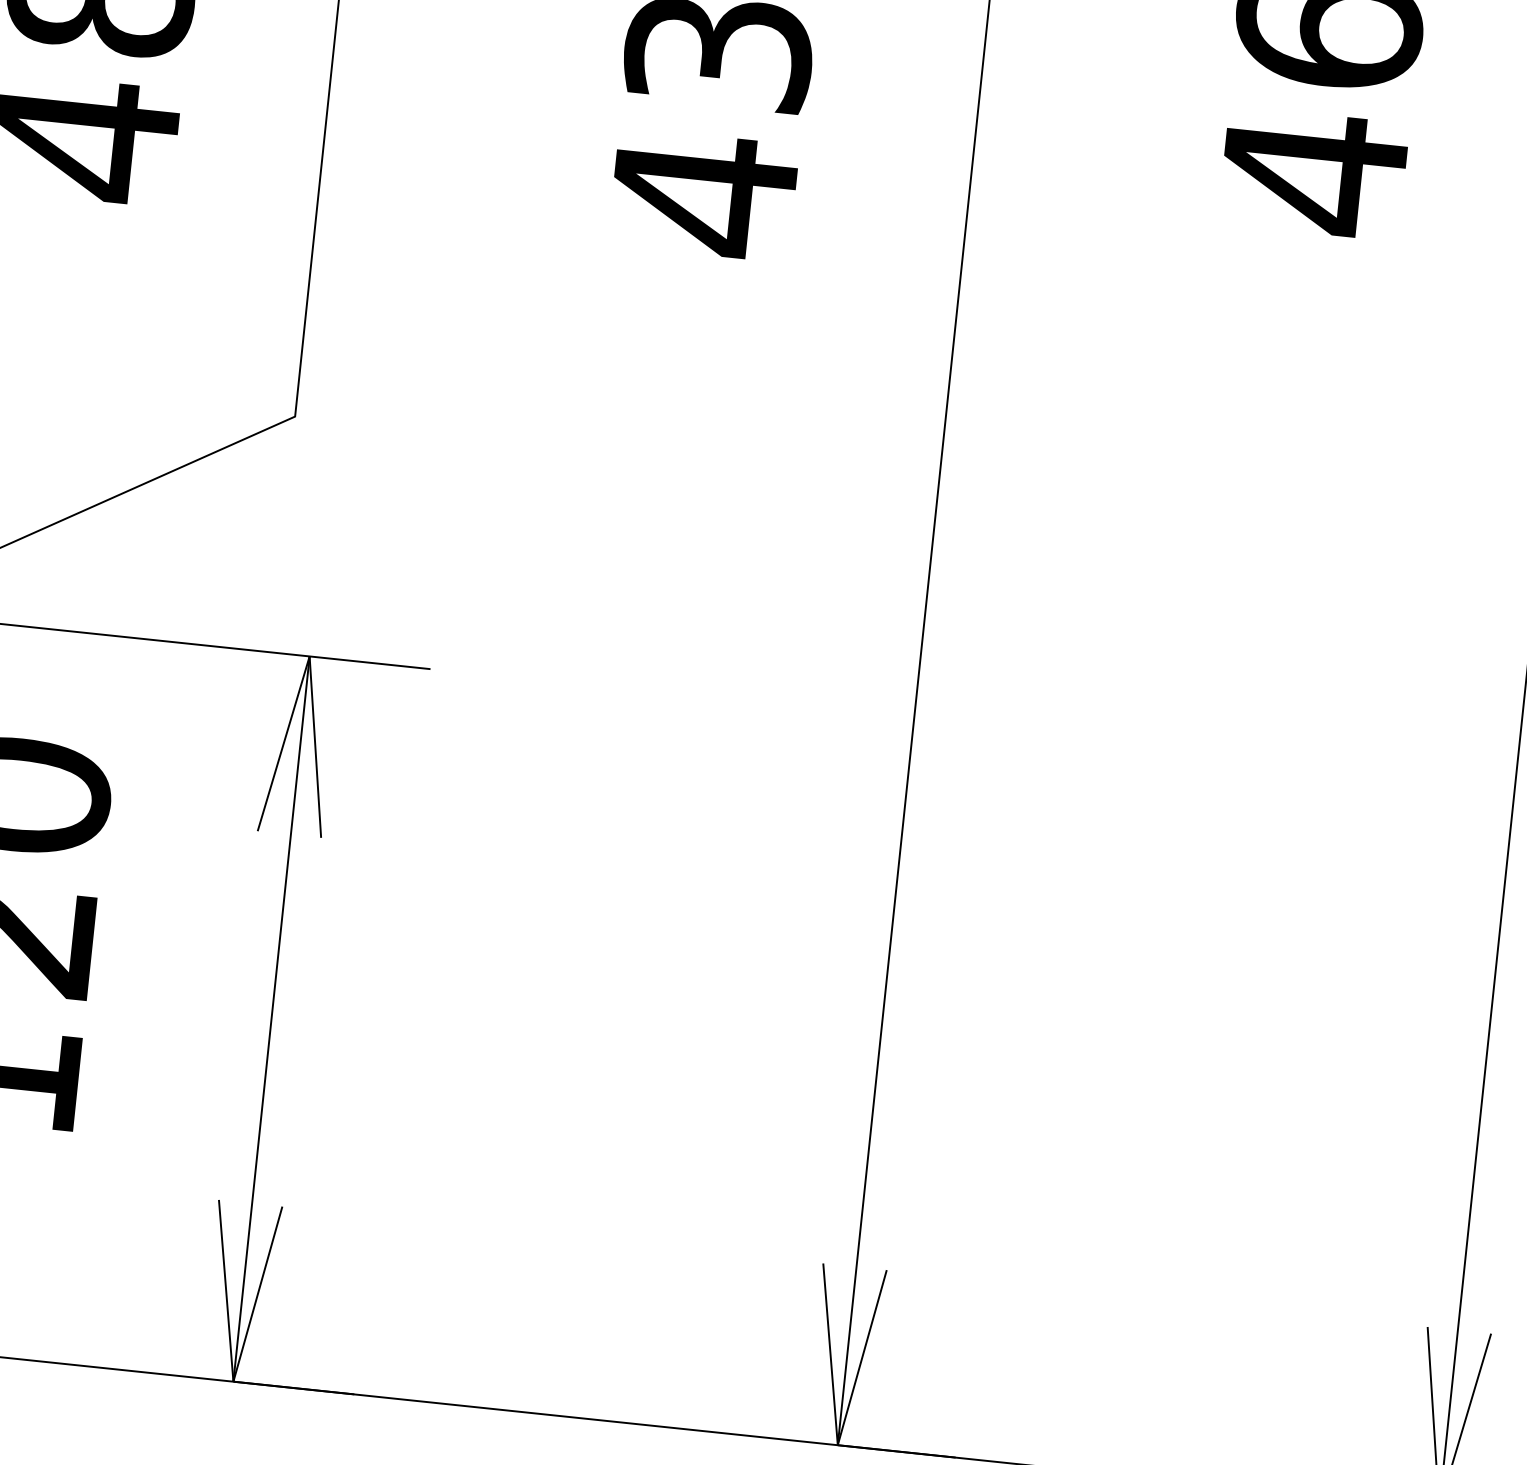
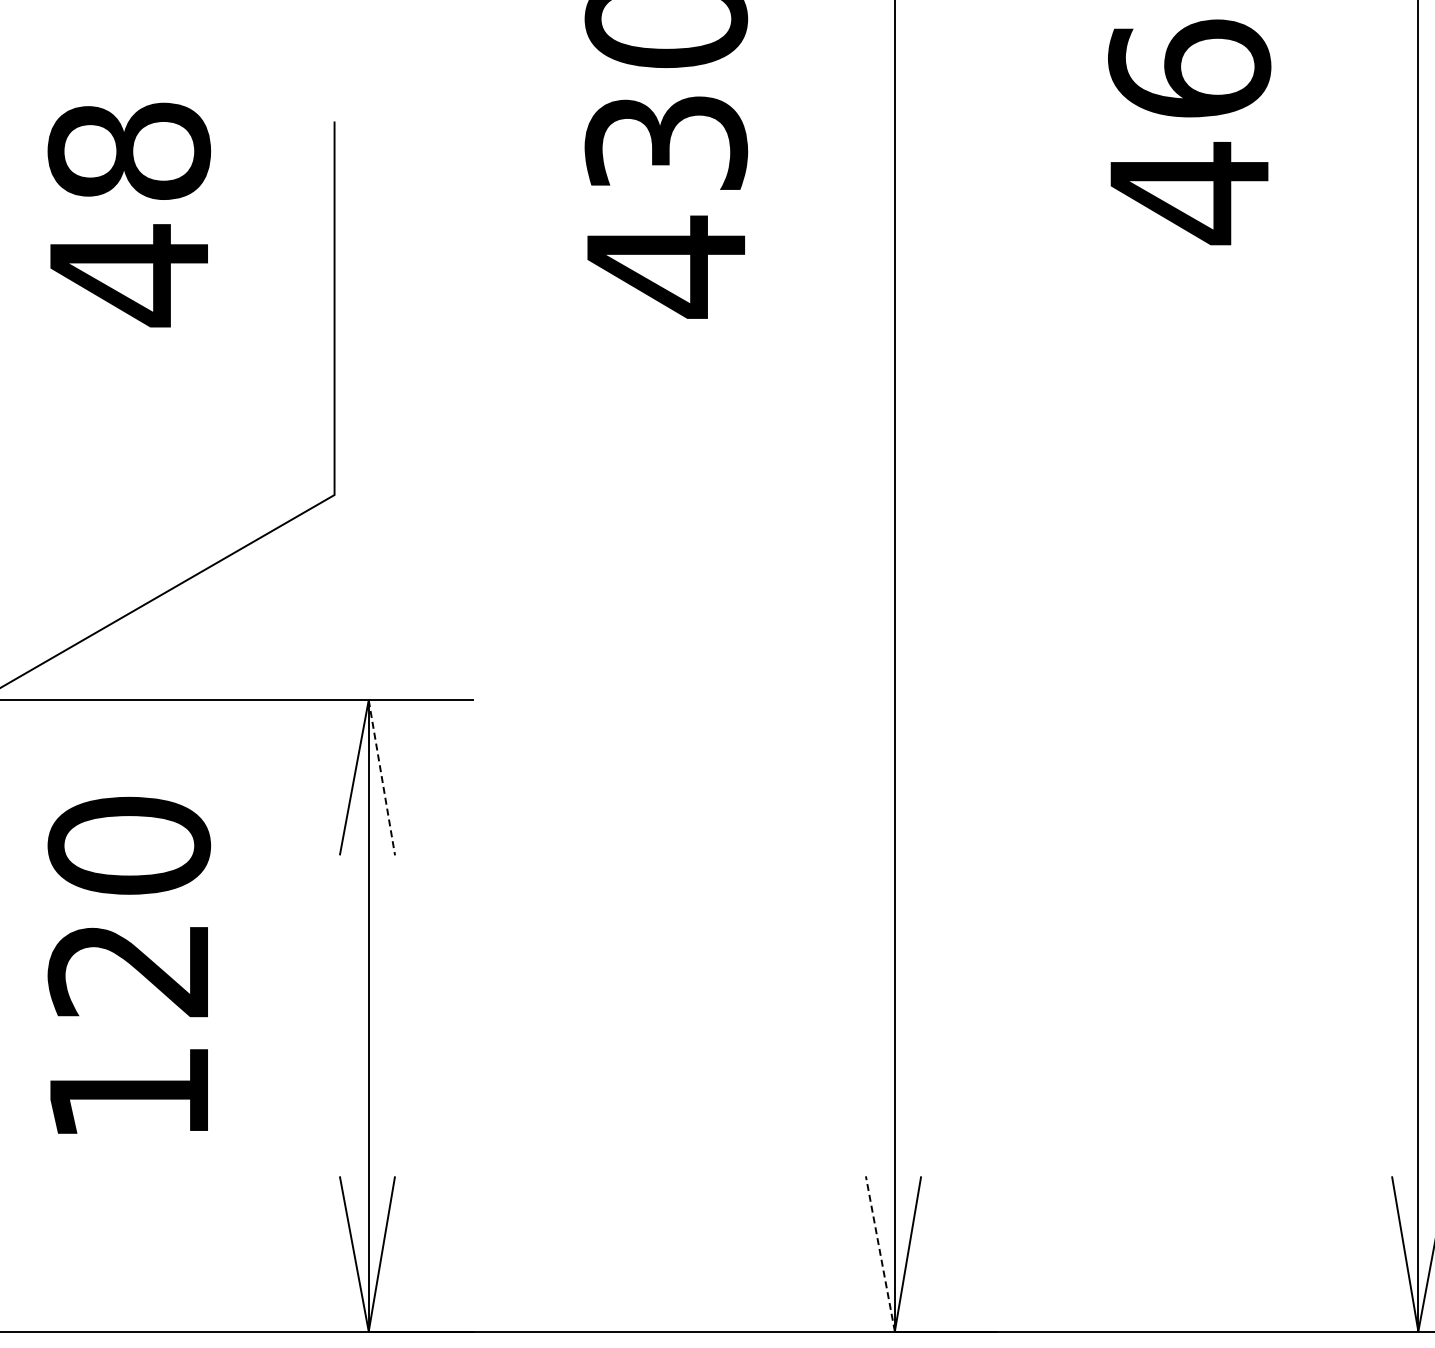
line: (314, 746) -> (381, 777), solid -> dashed
line: (830, 1353) -> (880, 1253), solid -> dashed

